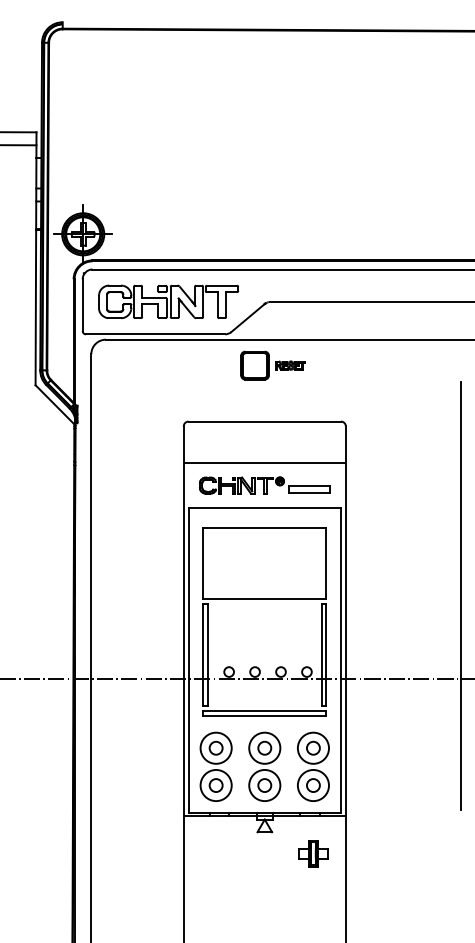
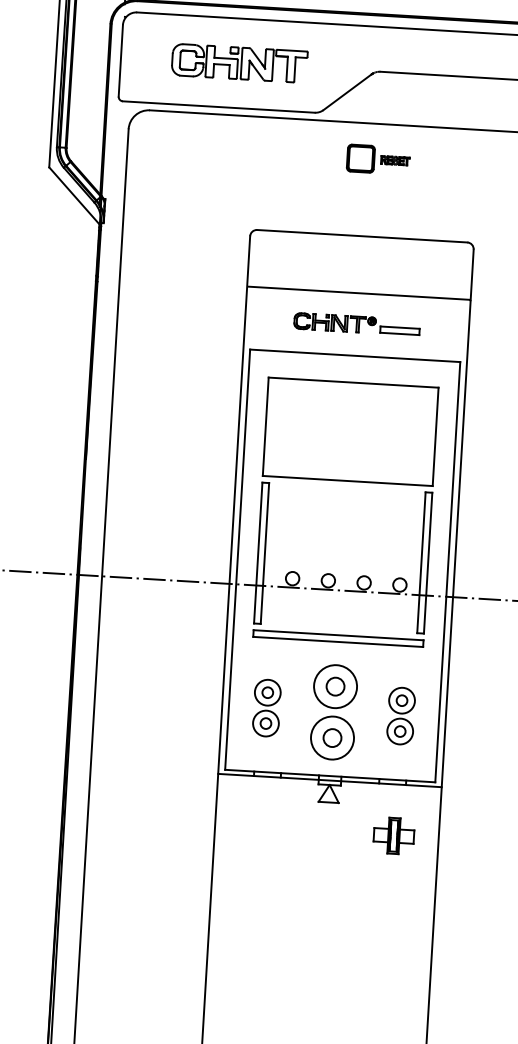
part: (168, 301) -> (239, 62), size x0.7
part: (272, 365) -> (377, 159), size x0.7
part: (264, 485) -> (356, 324), size x0.7
part: (215, 766) -> (266, 707), size x0.6
part: (313, 766) -> (401, 715), size x0.6

